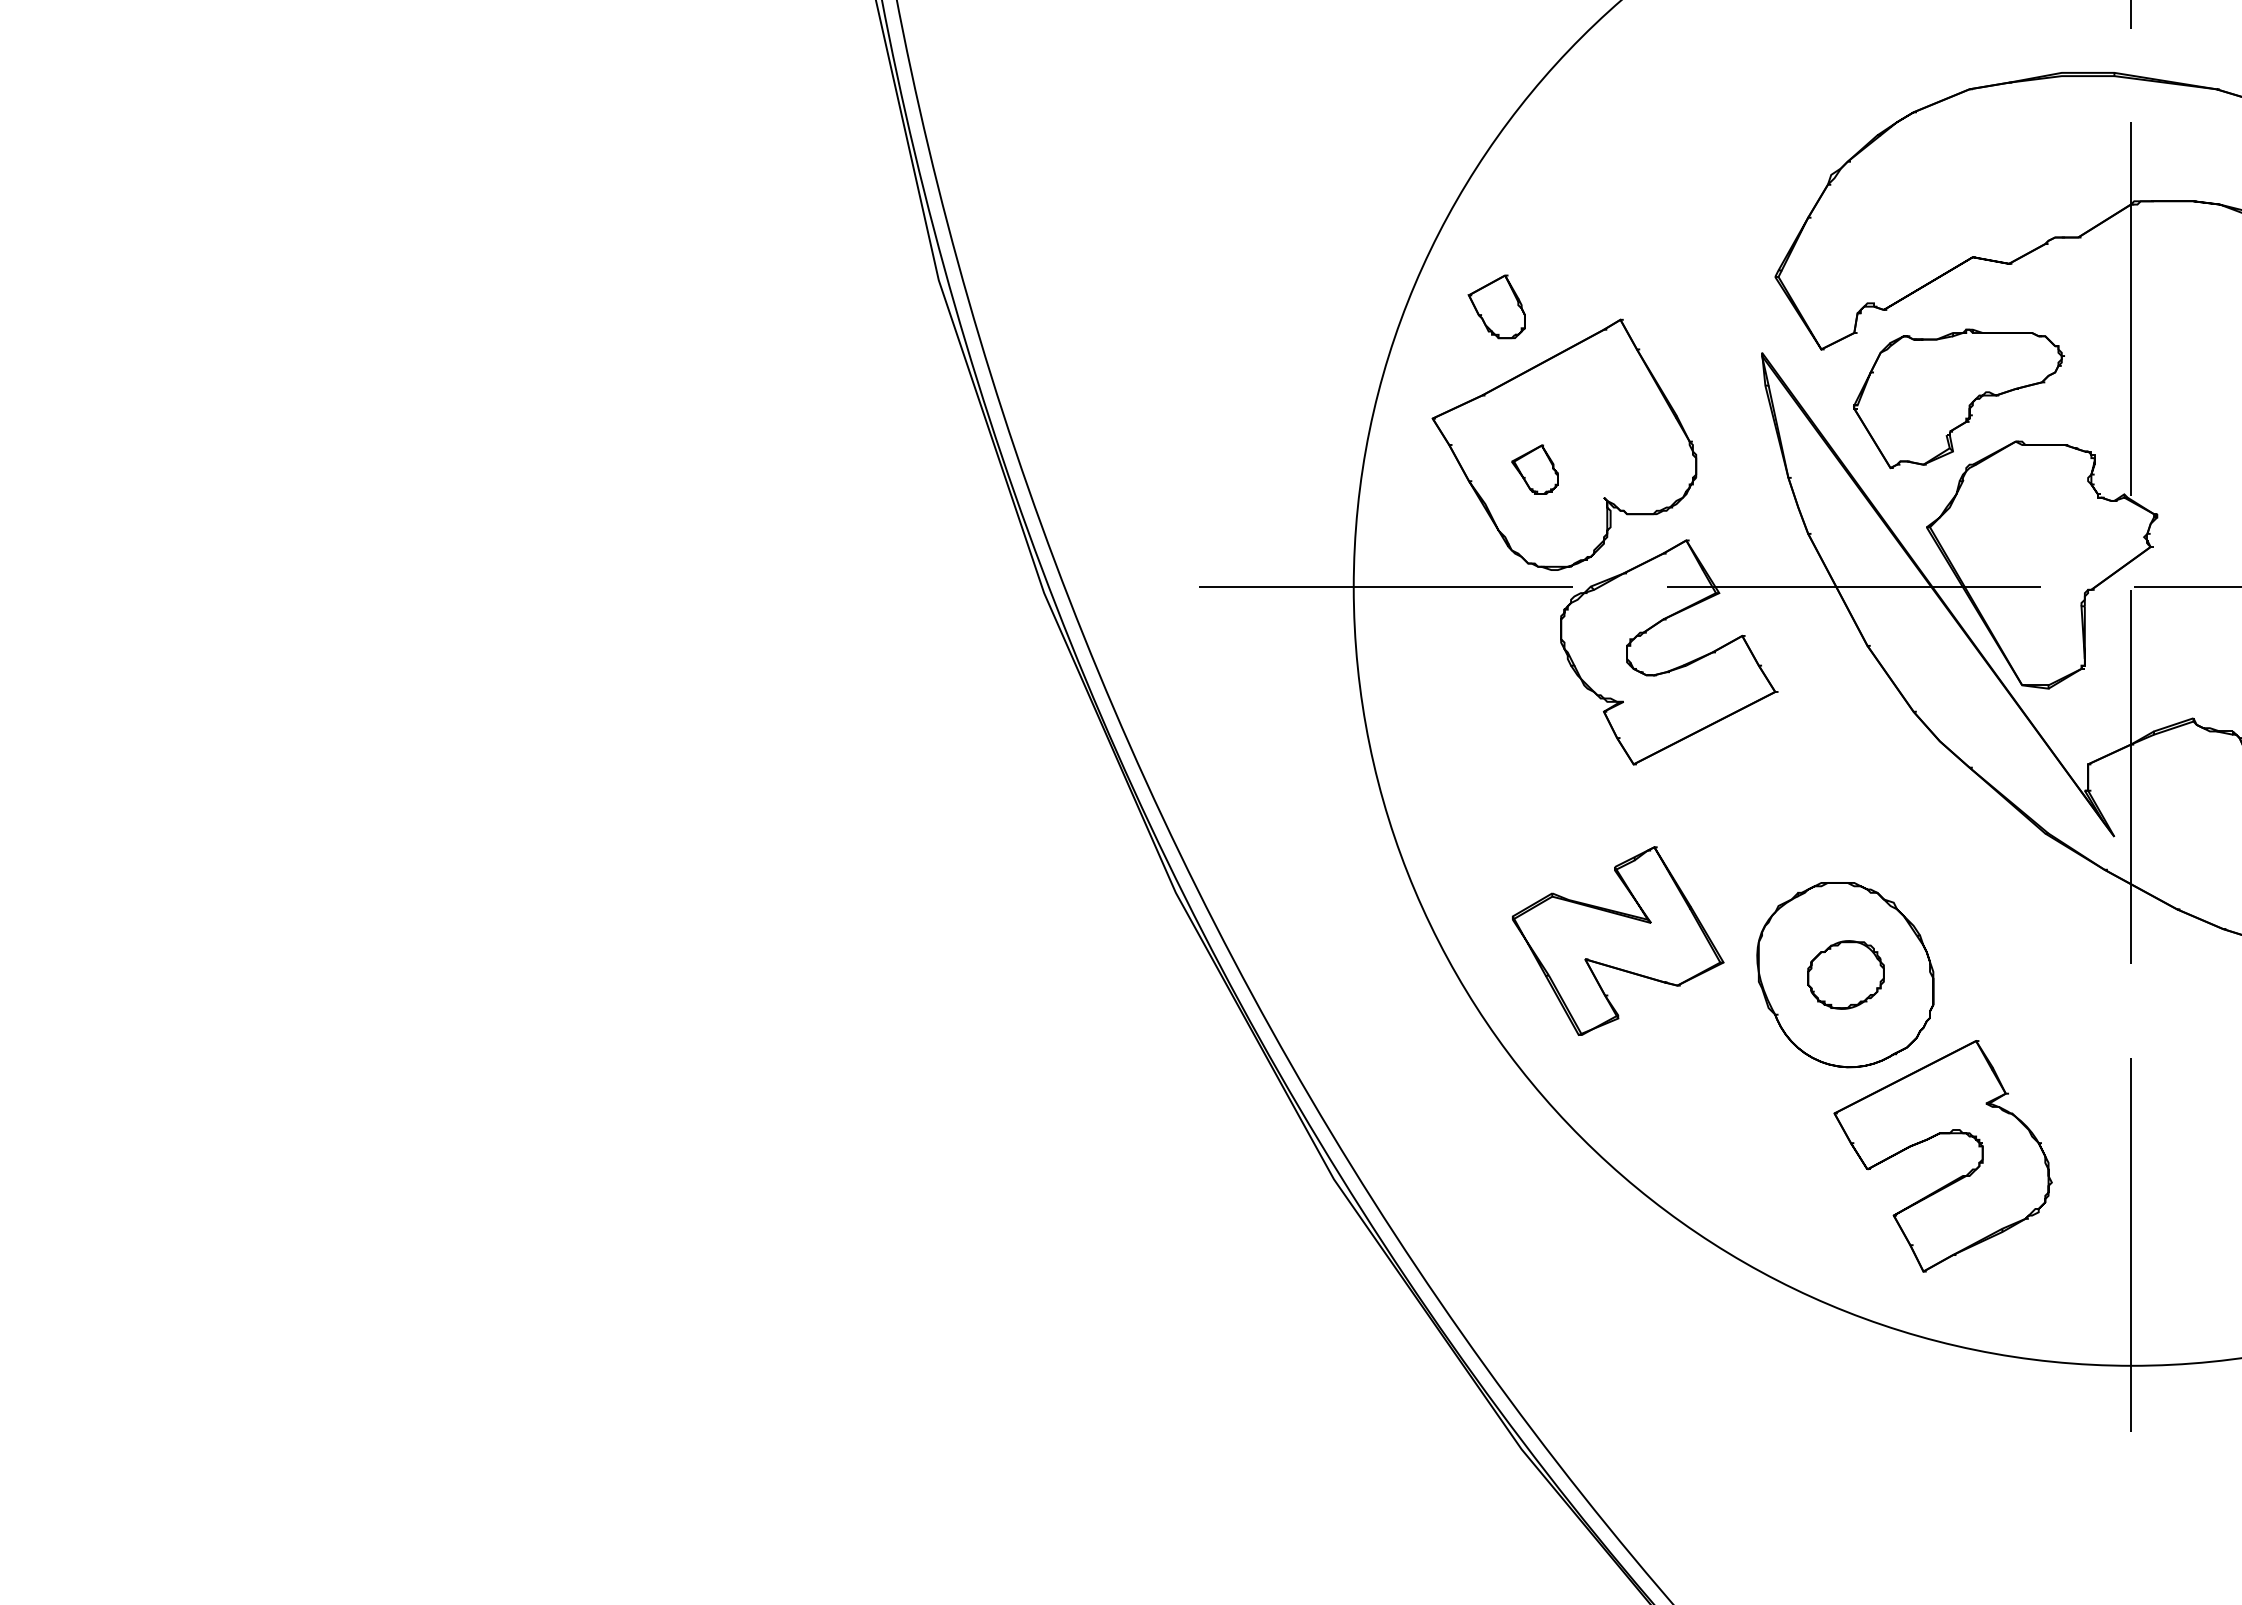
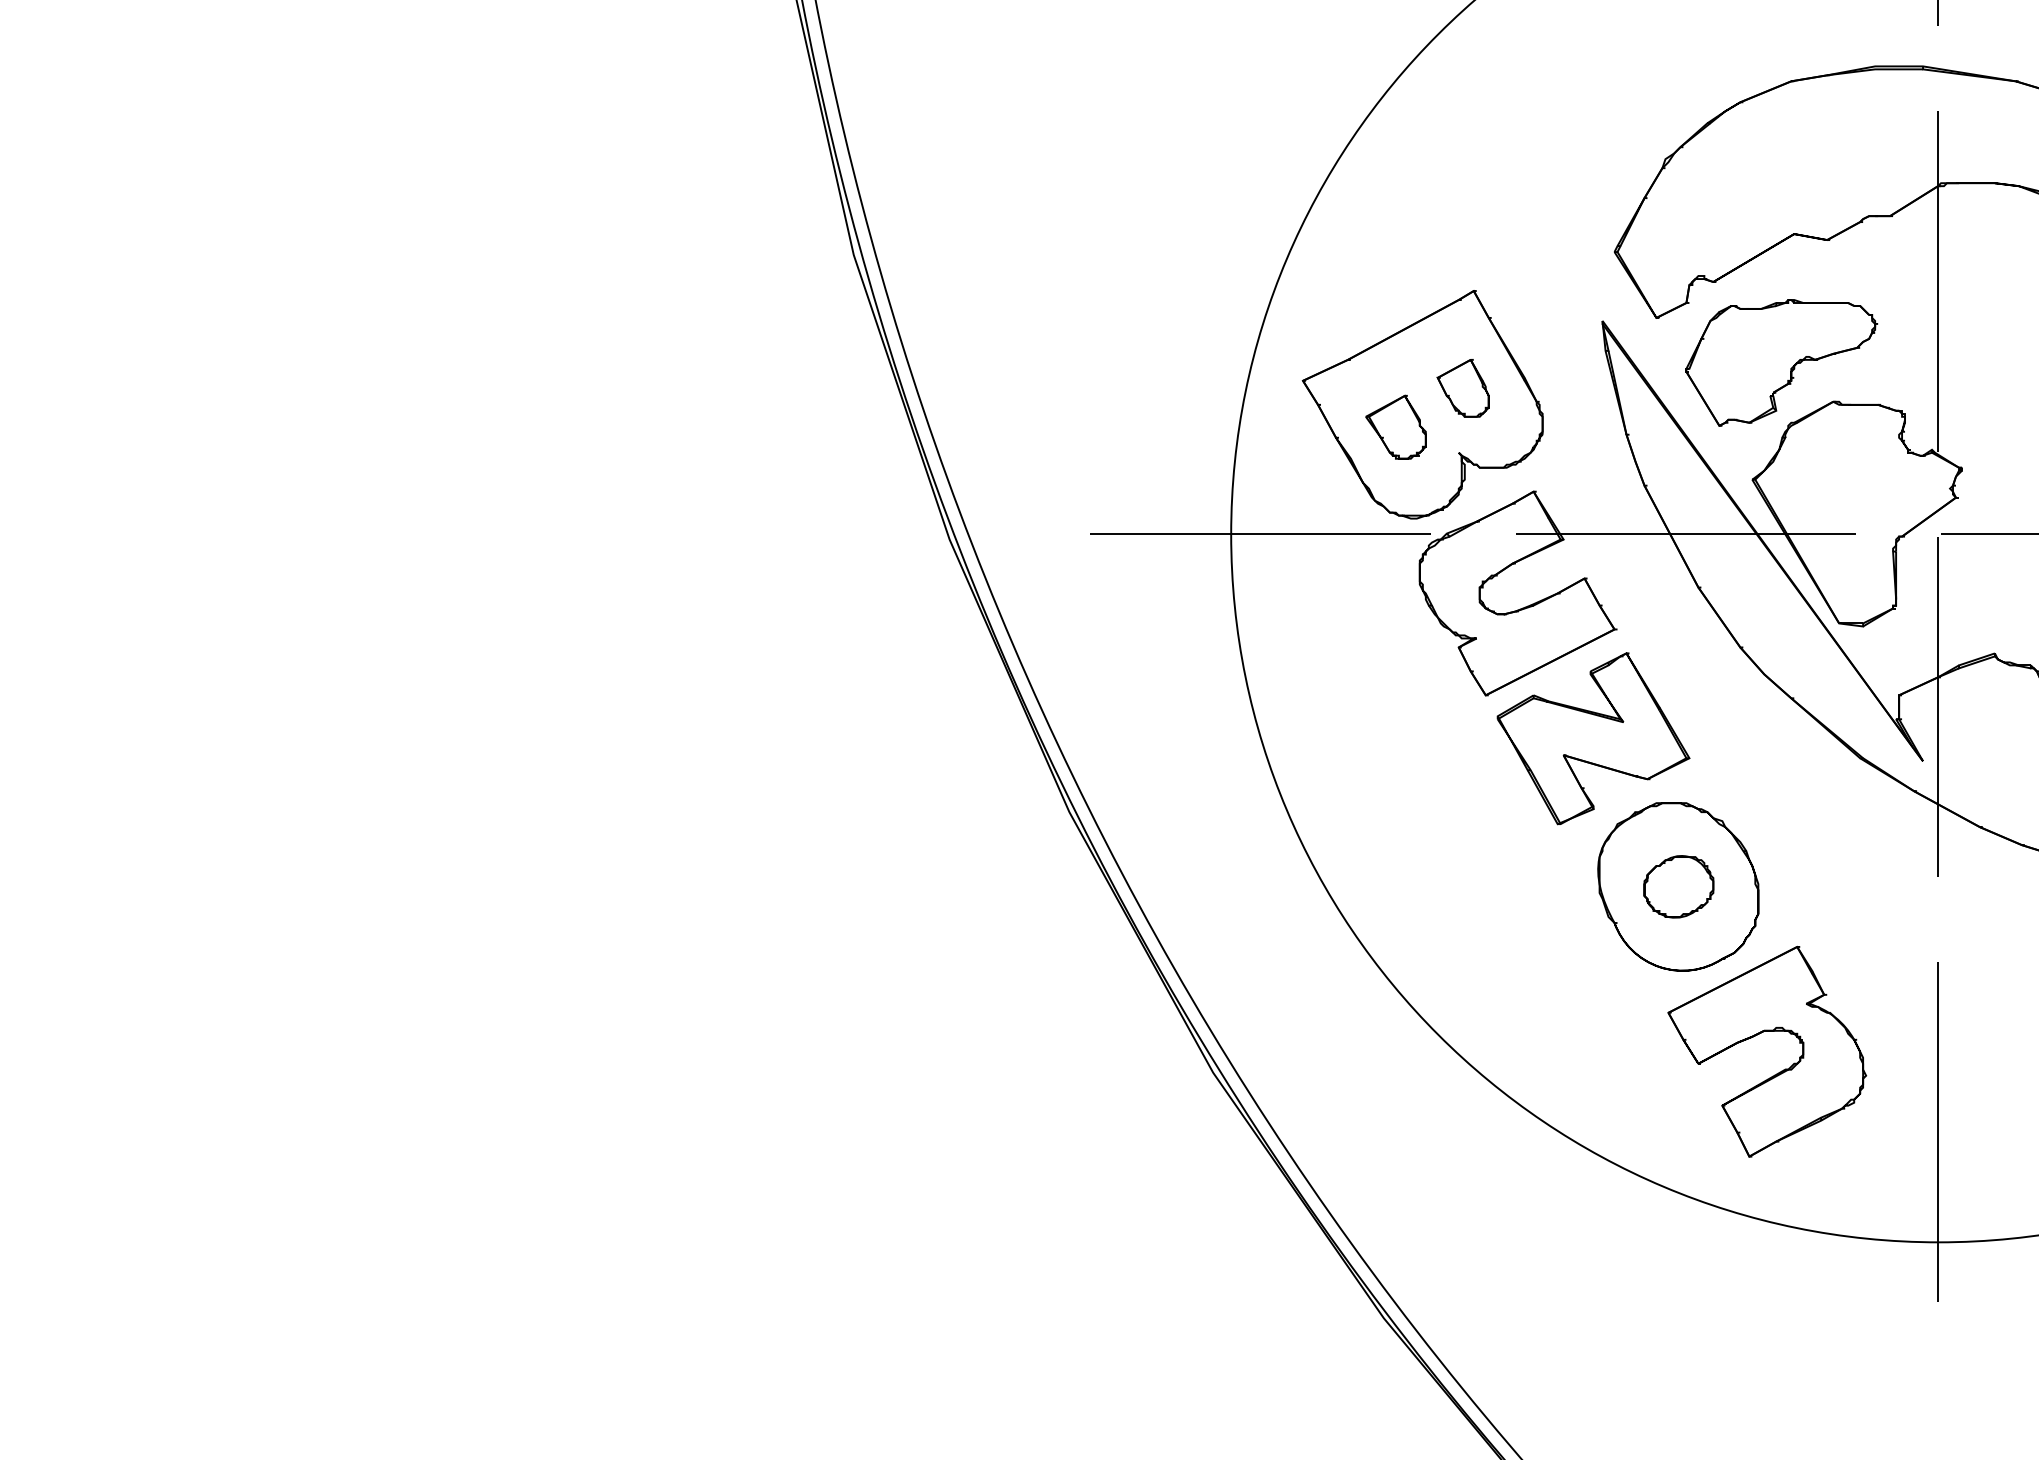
part: (1496, 306) -> (1462, 388), moved
part: (1534, 469) -> (1395, 427), size x1.43
part: (1618, 940) -> (1593, 738), moved

